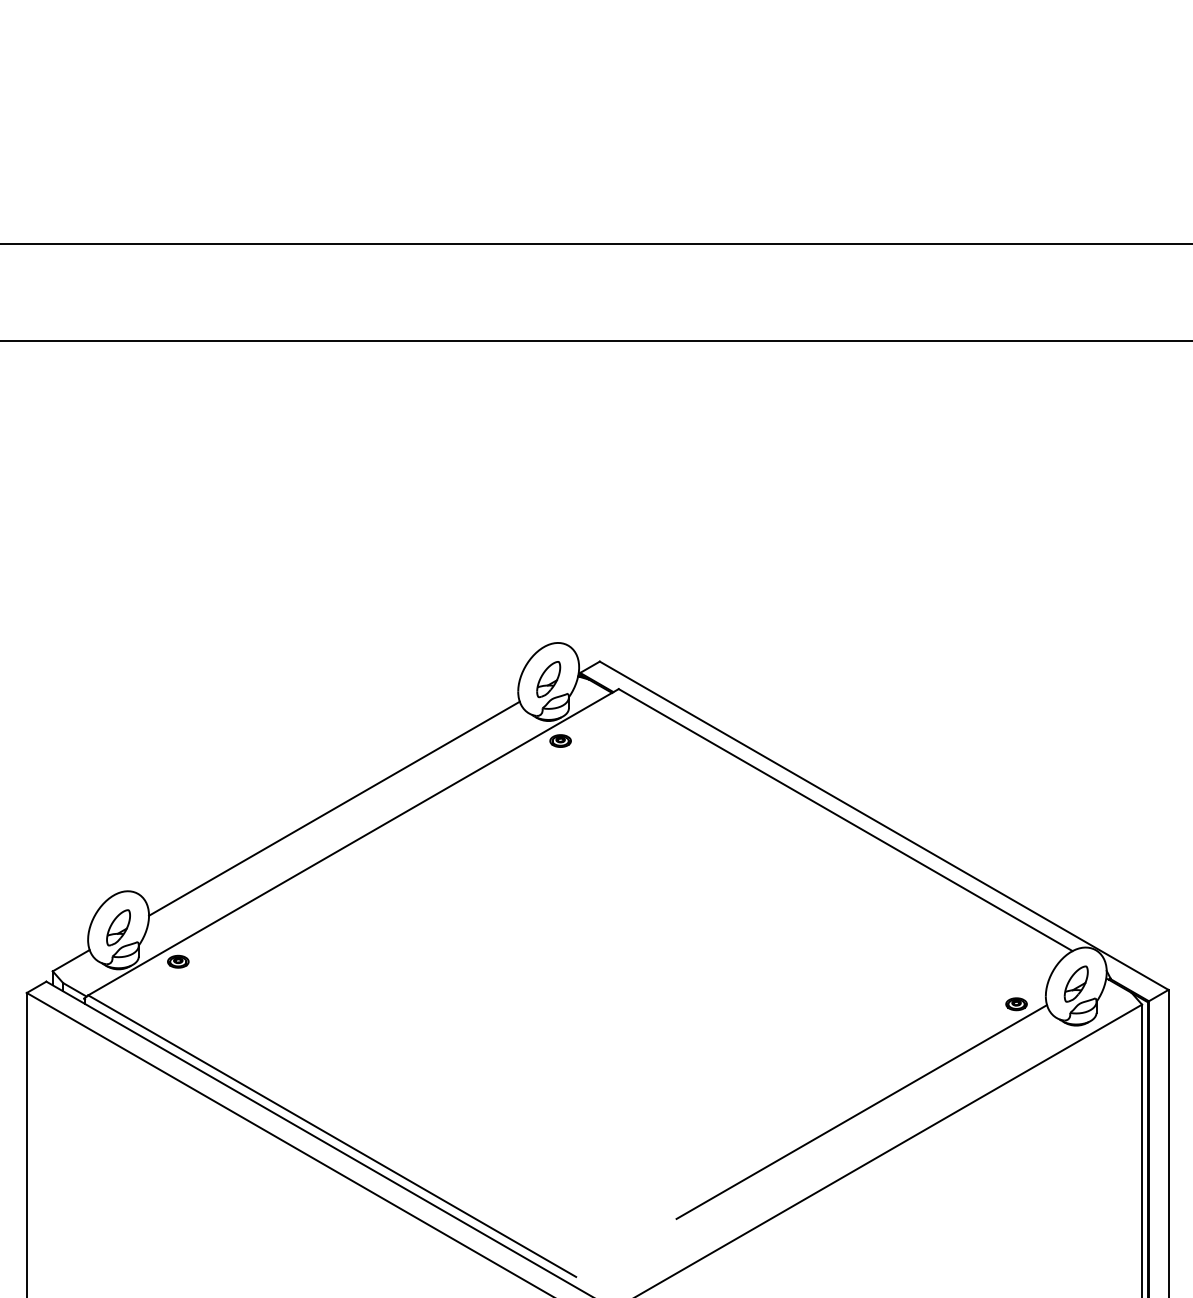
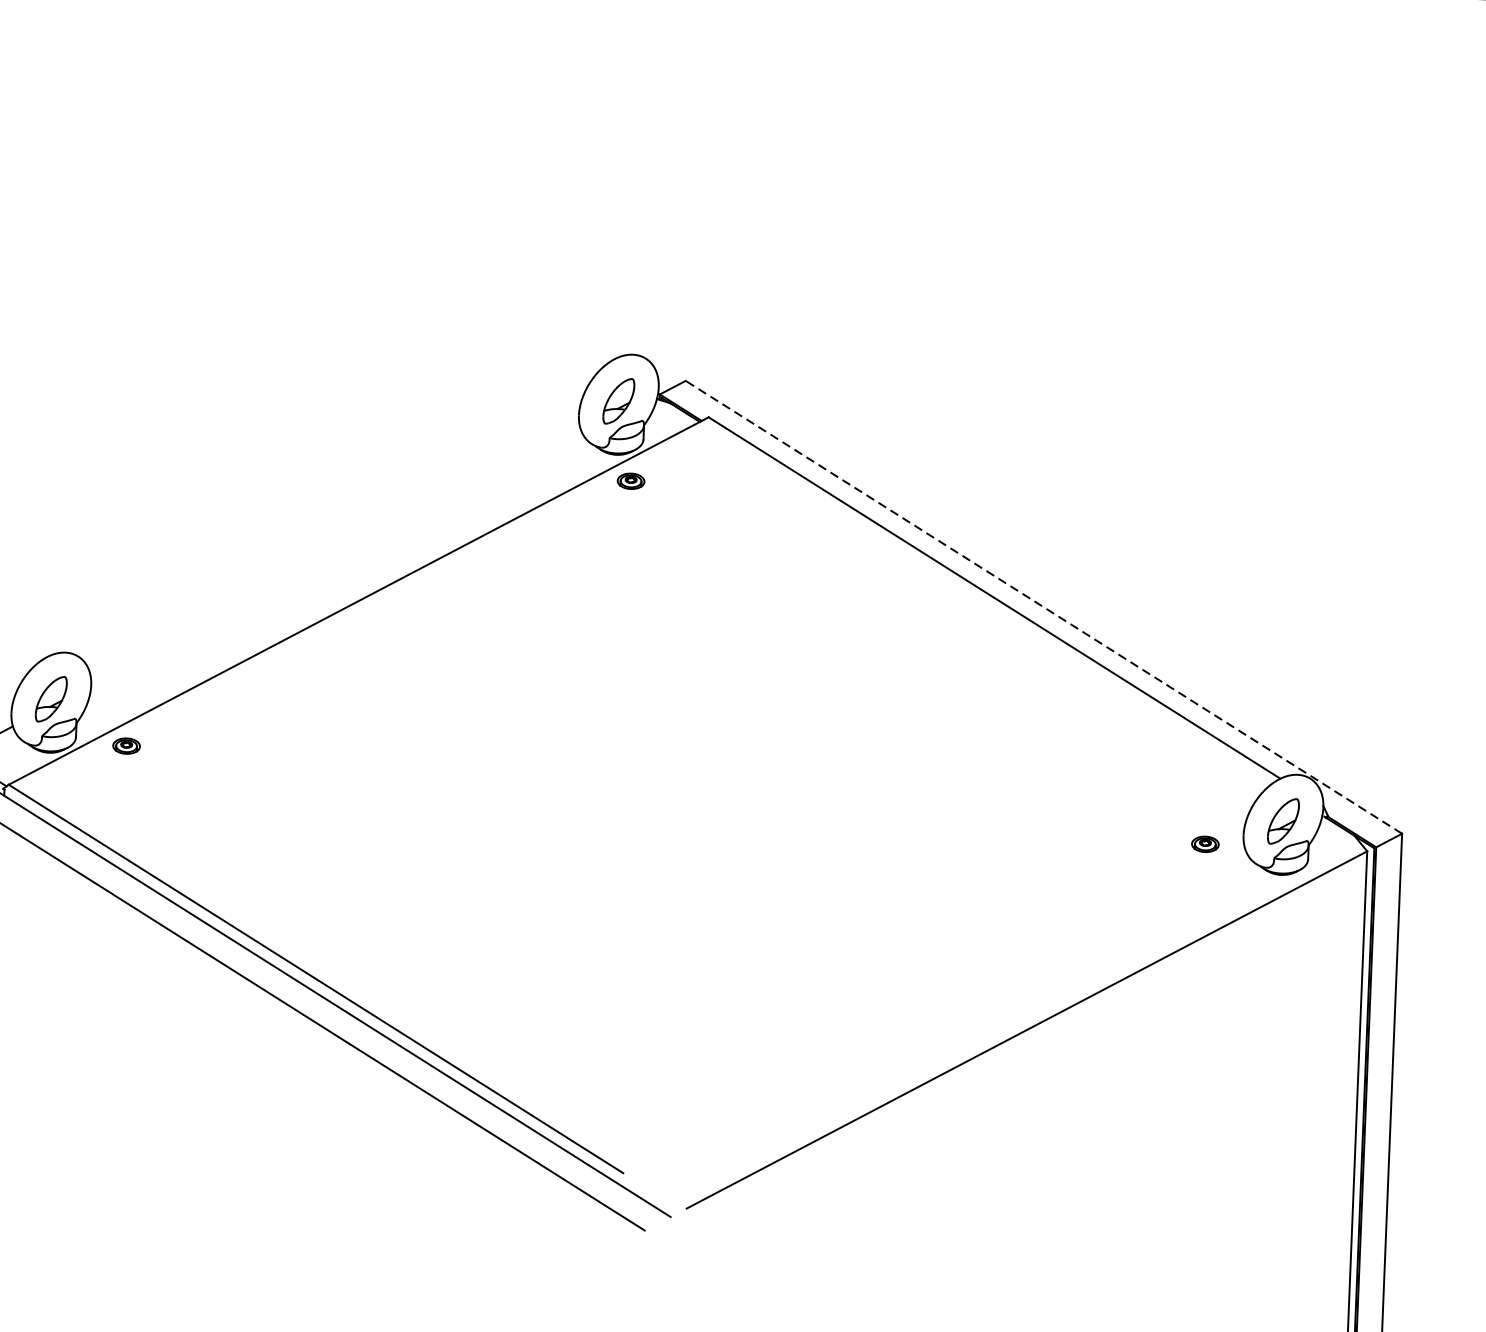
line: (334, 808) -> (335, 556), removed
line: (883, 825) -> (1043, 606), solid -> dashed
line: (861, 1111) -> (999, 974), removed

